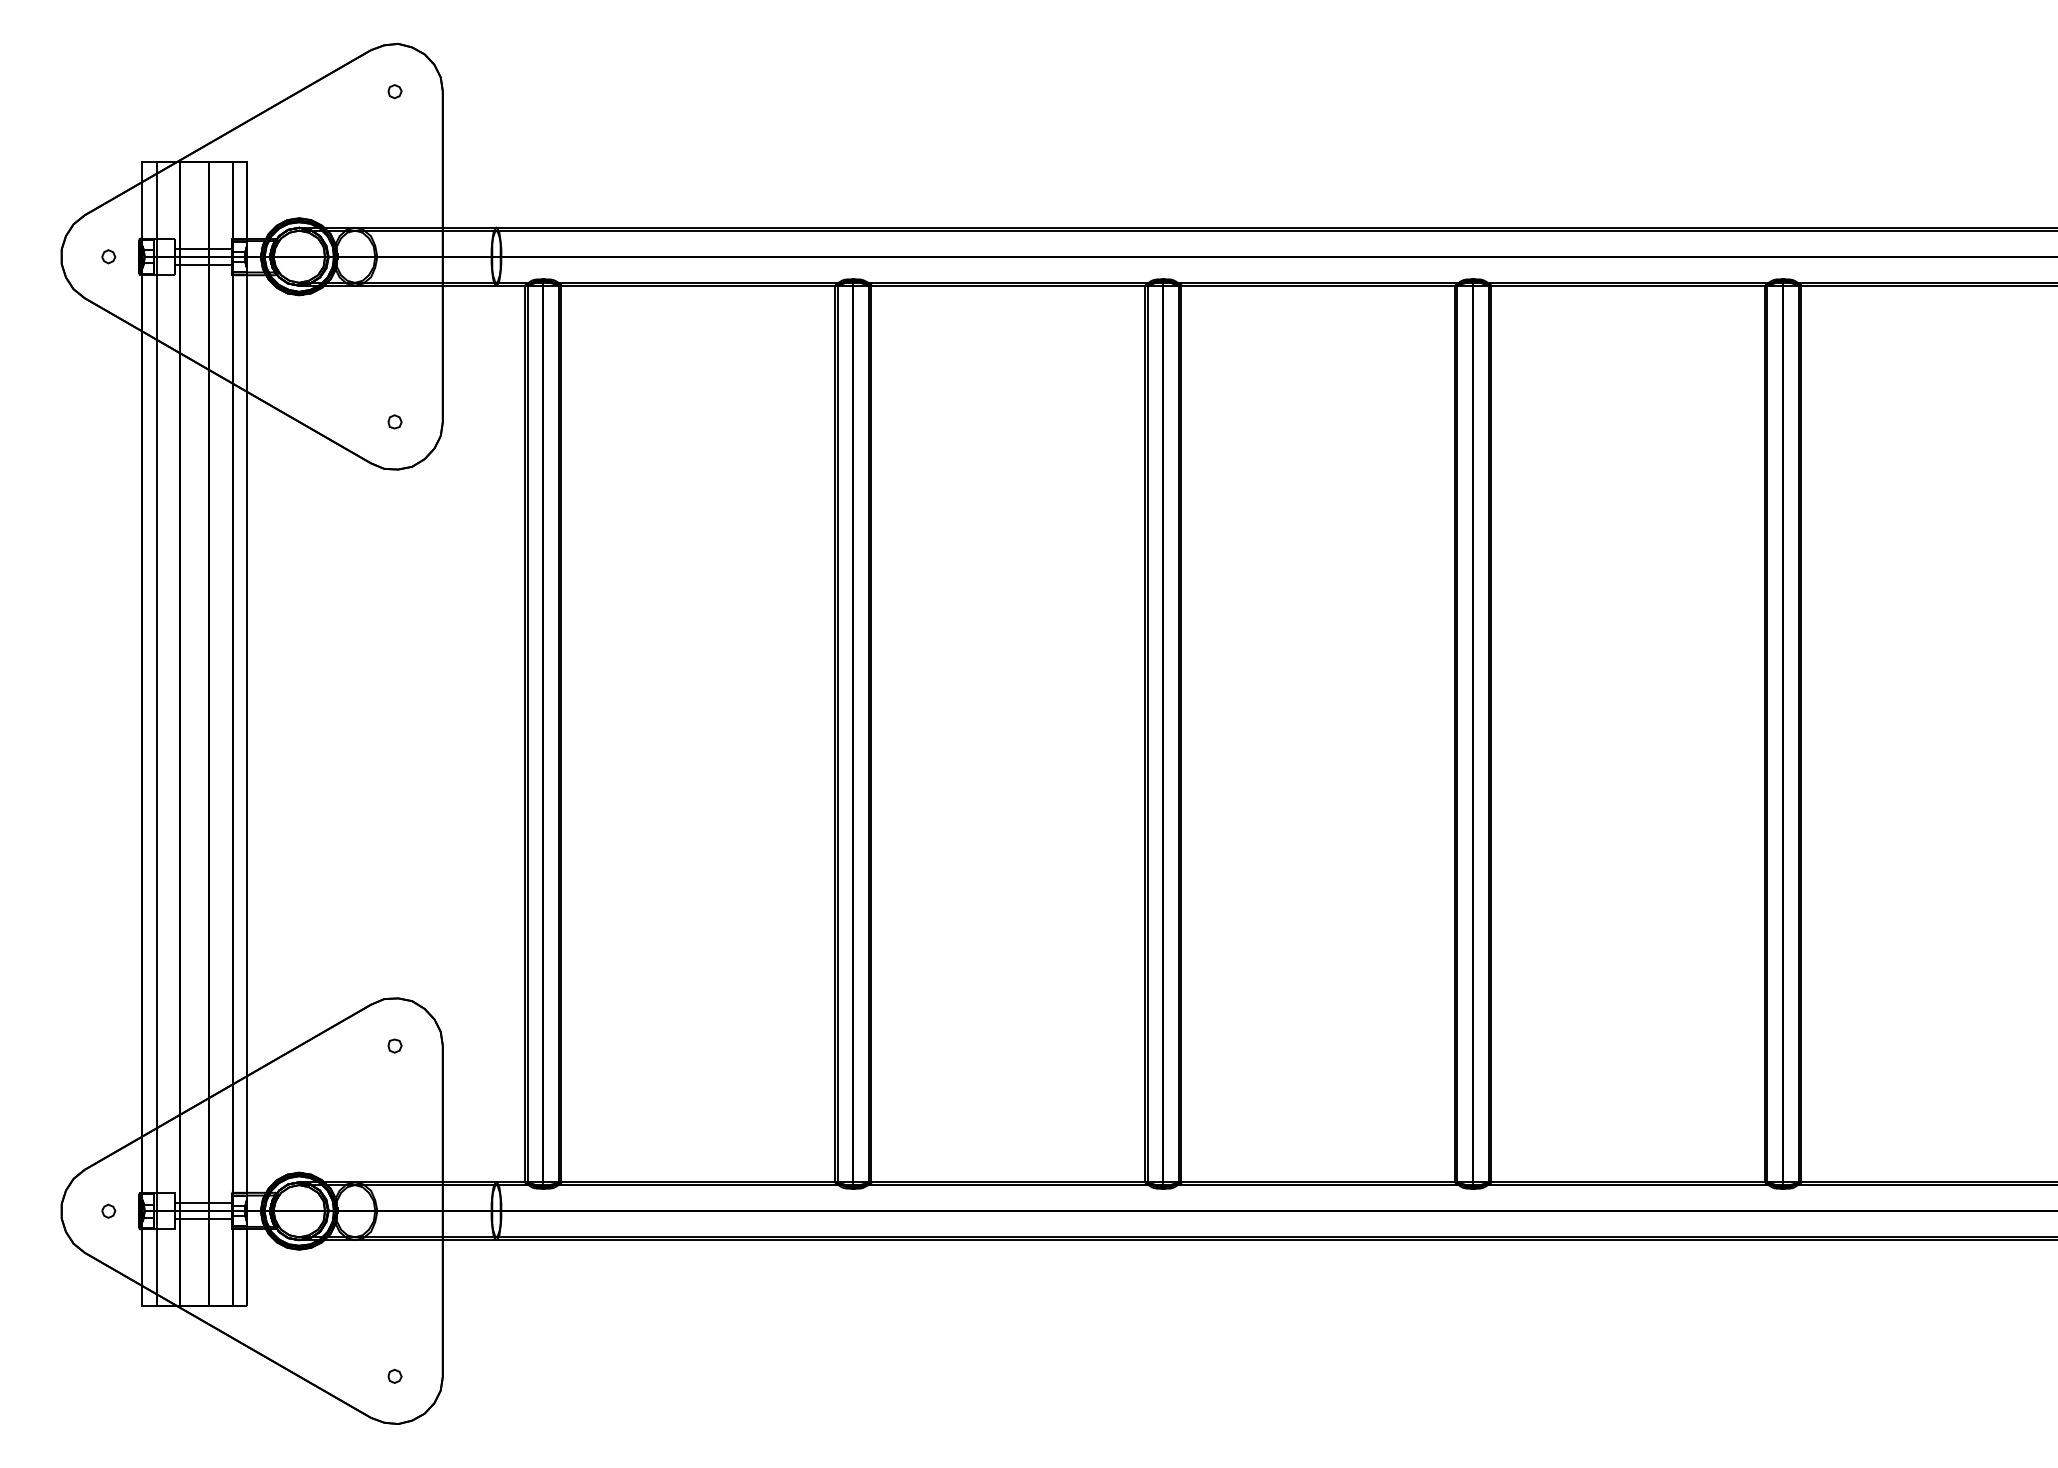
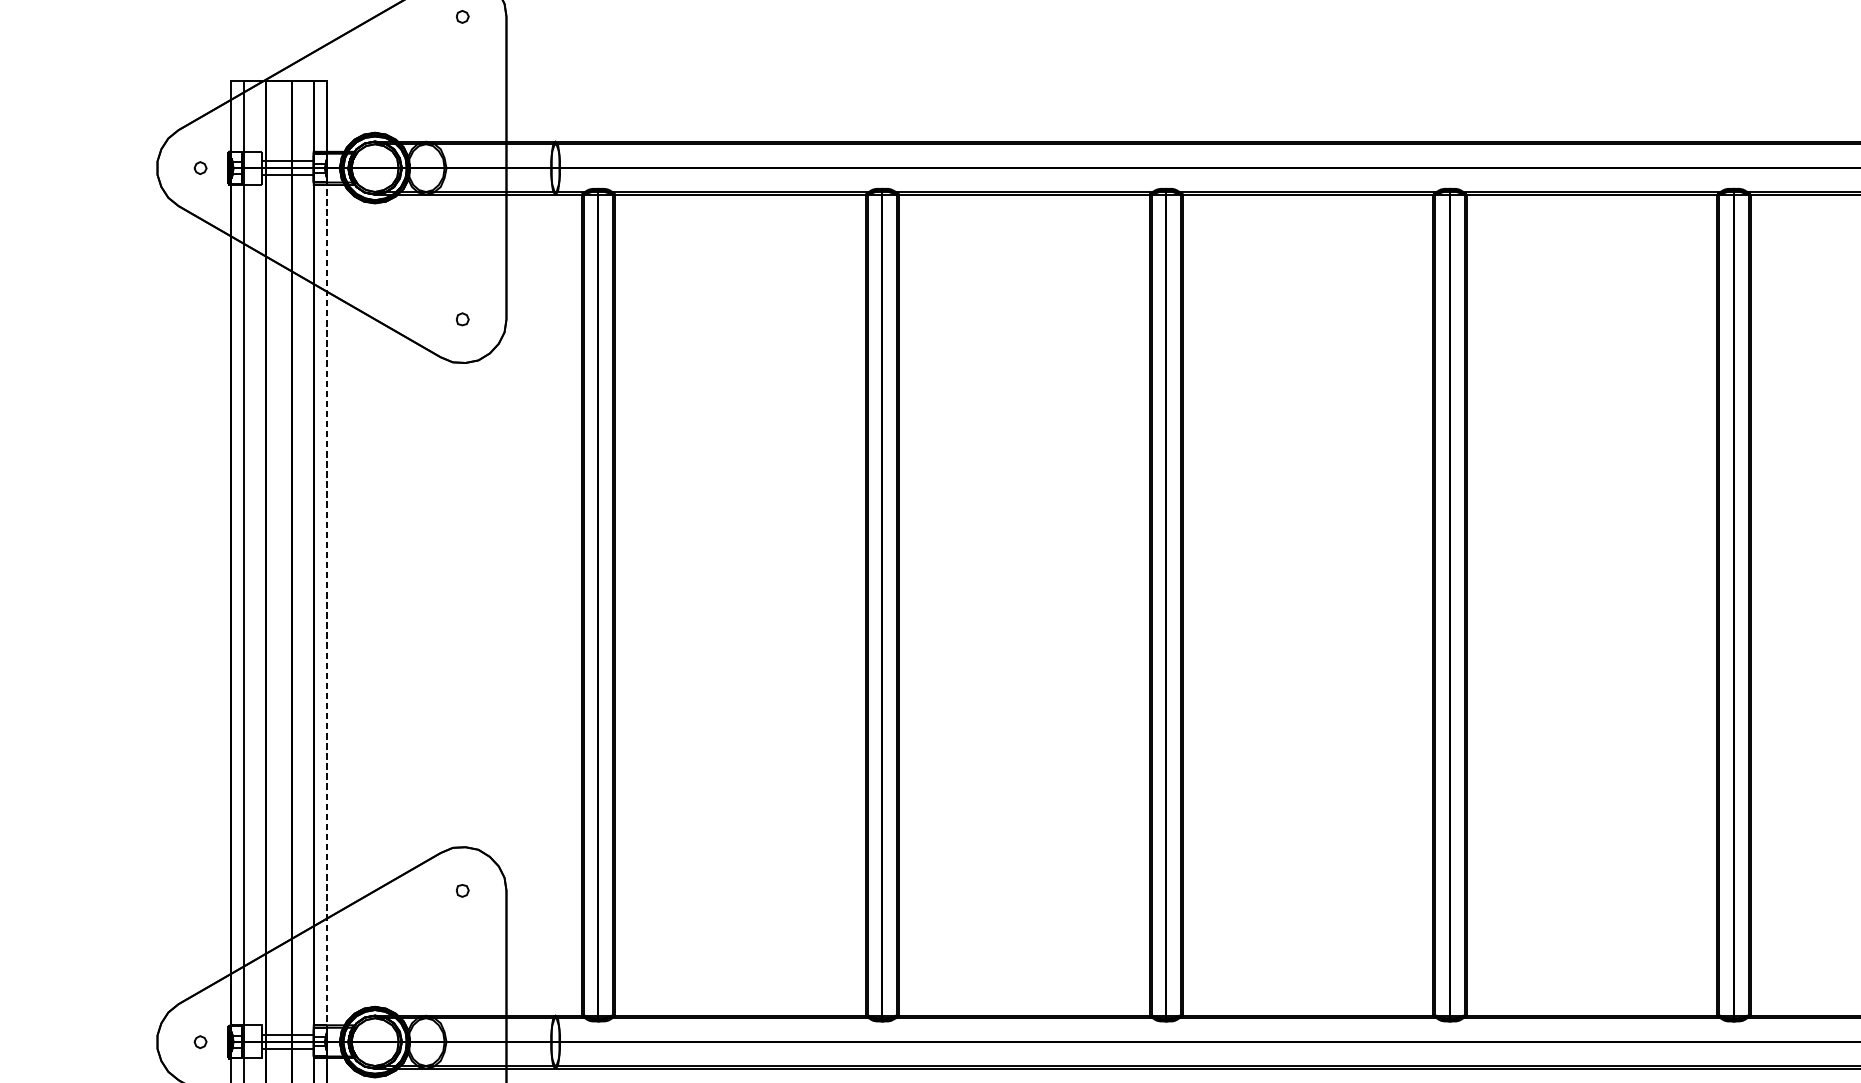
line: (246, 734) -> (326, 605), solid -> dashed

